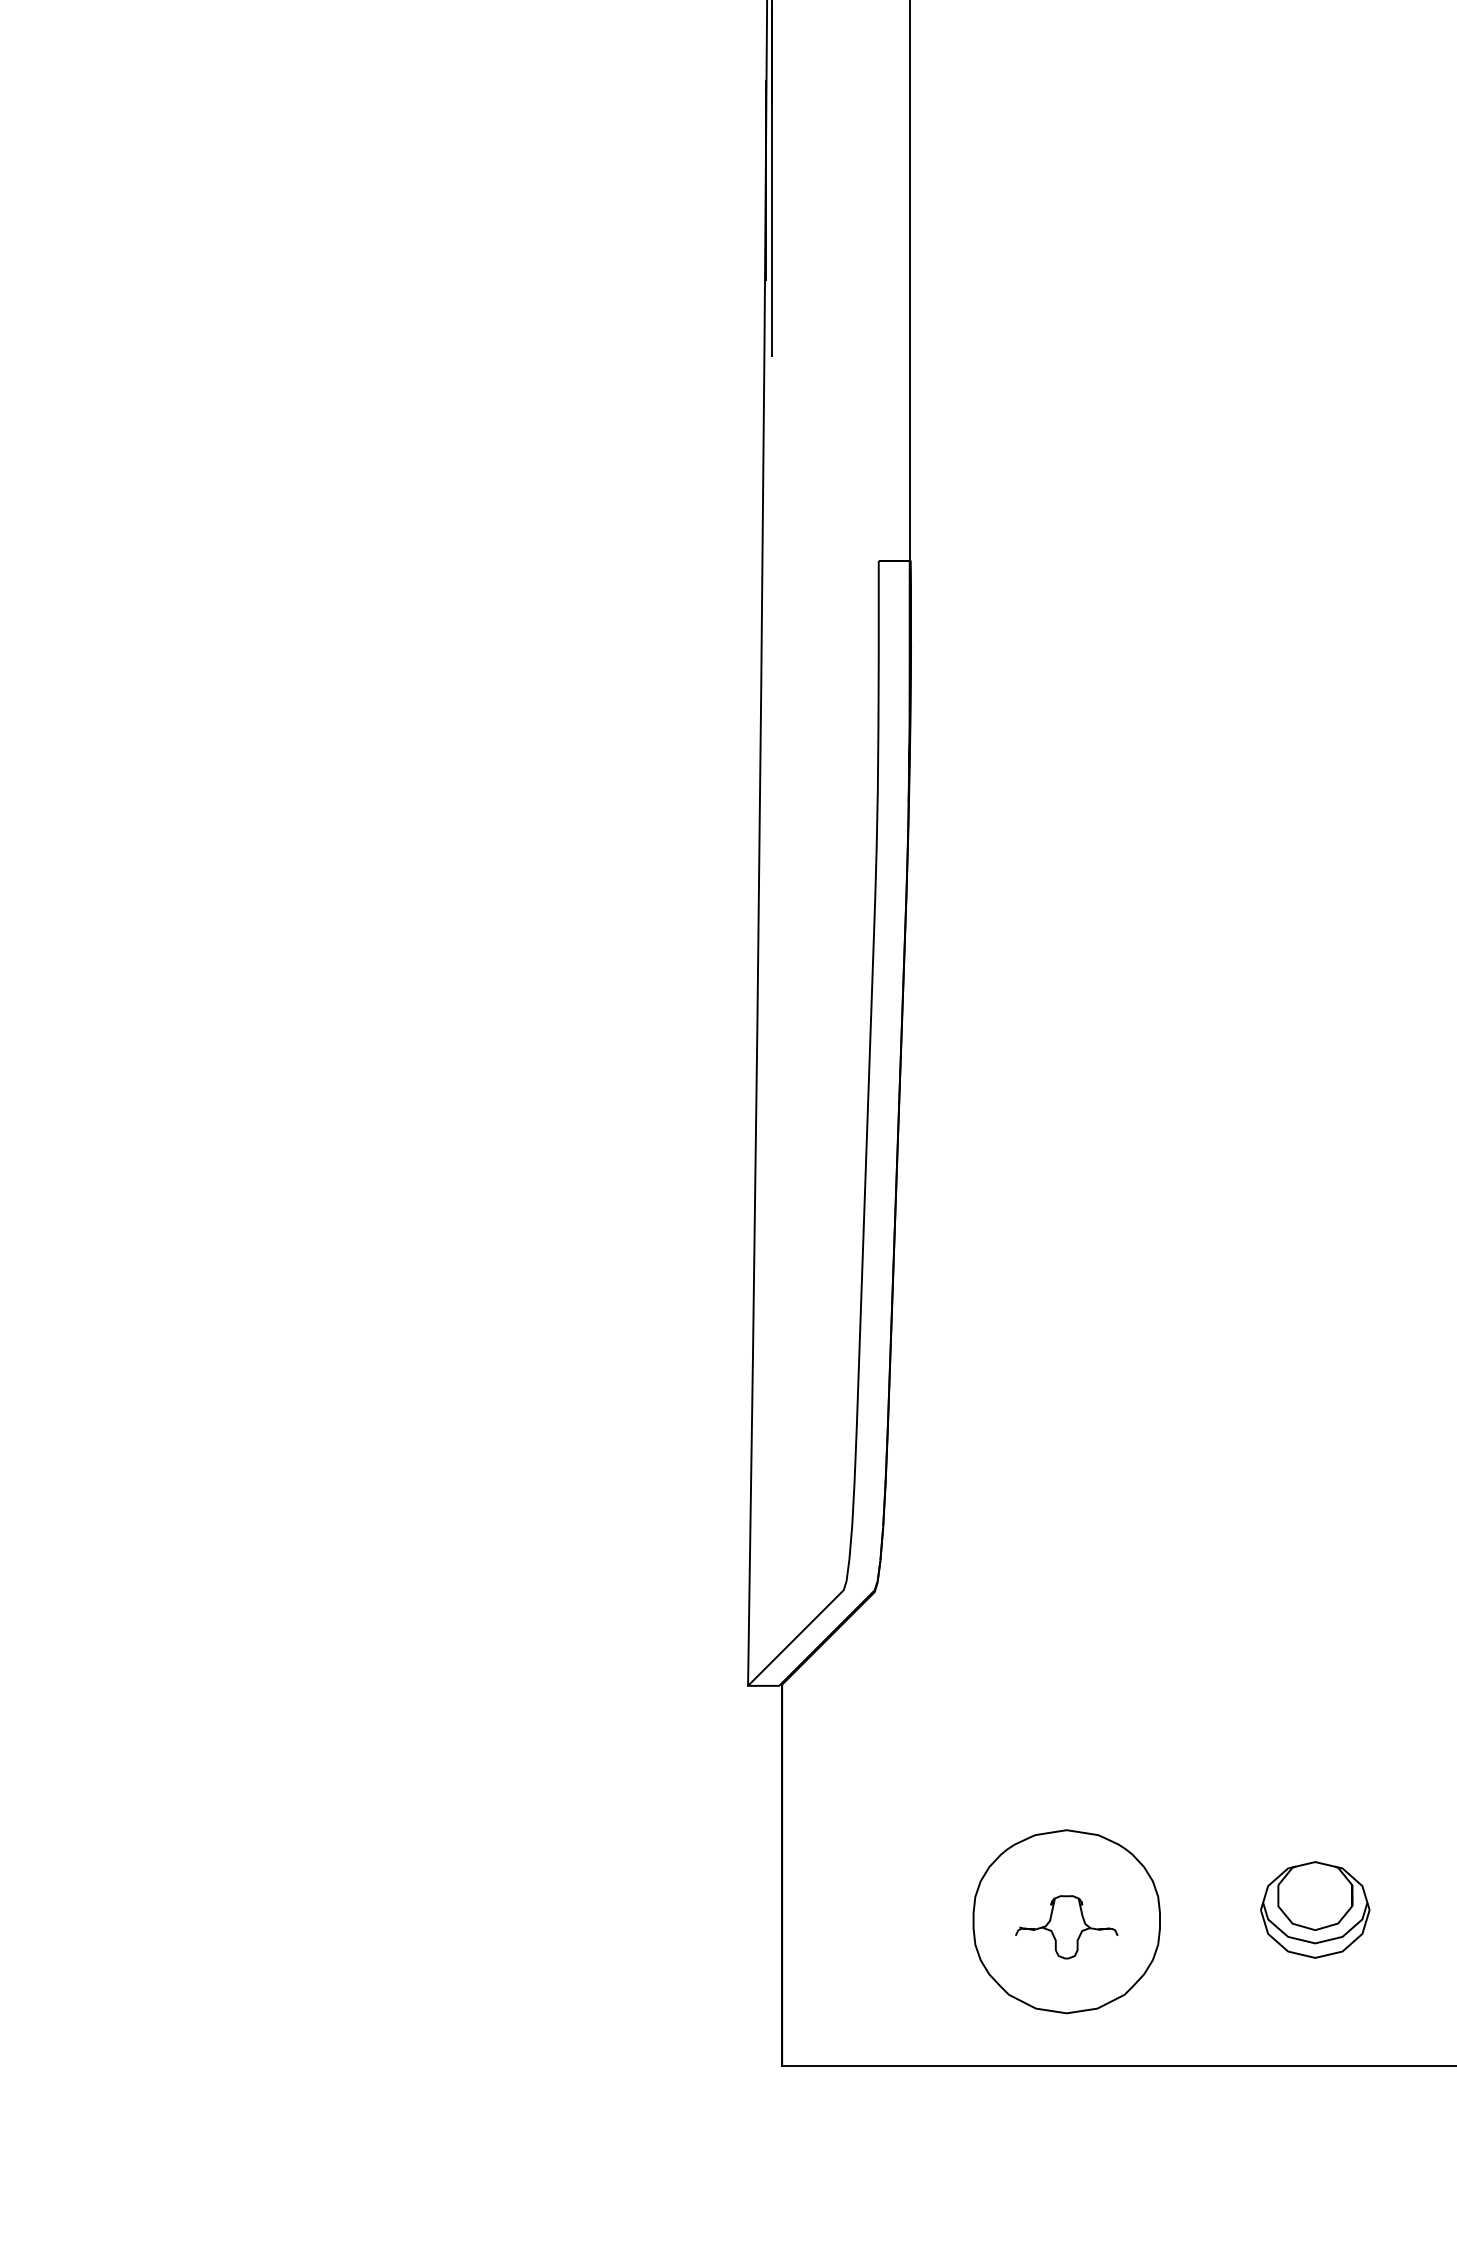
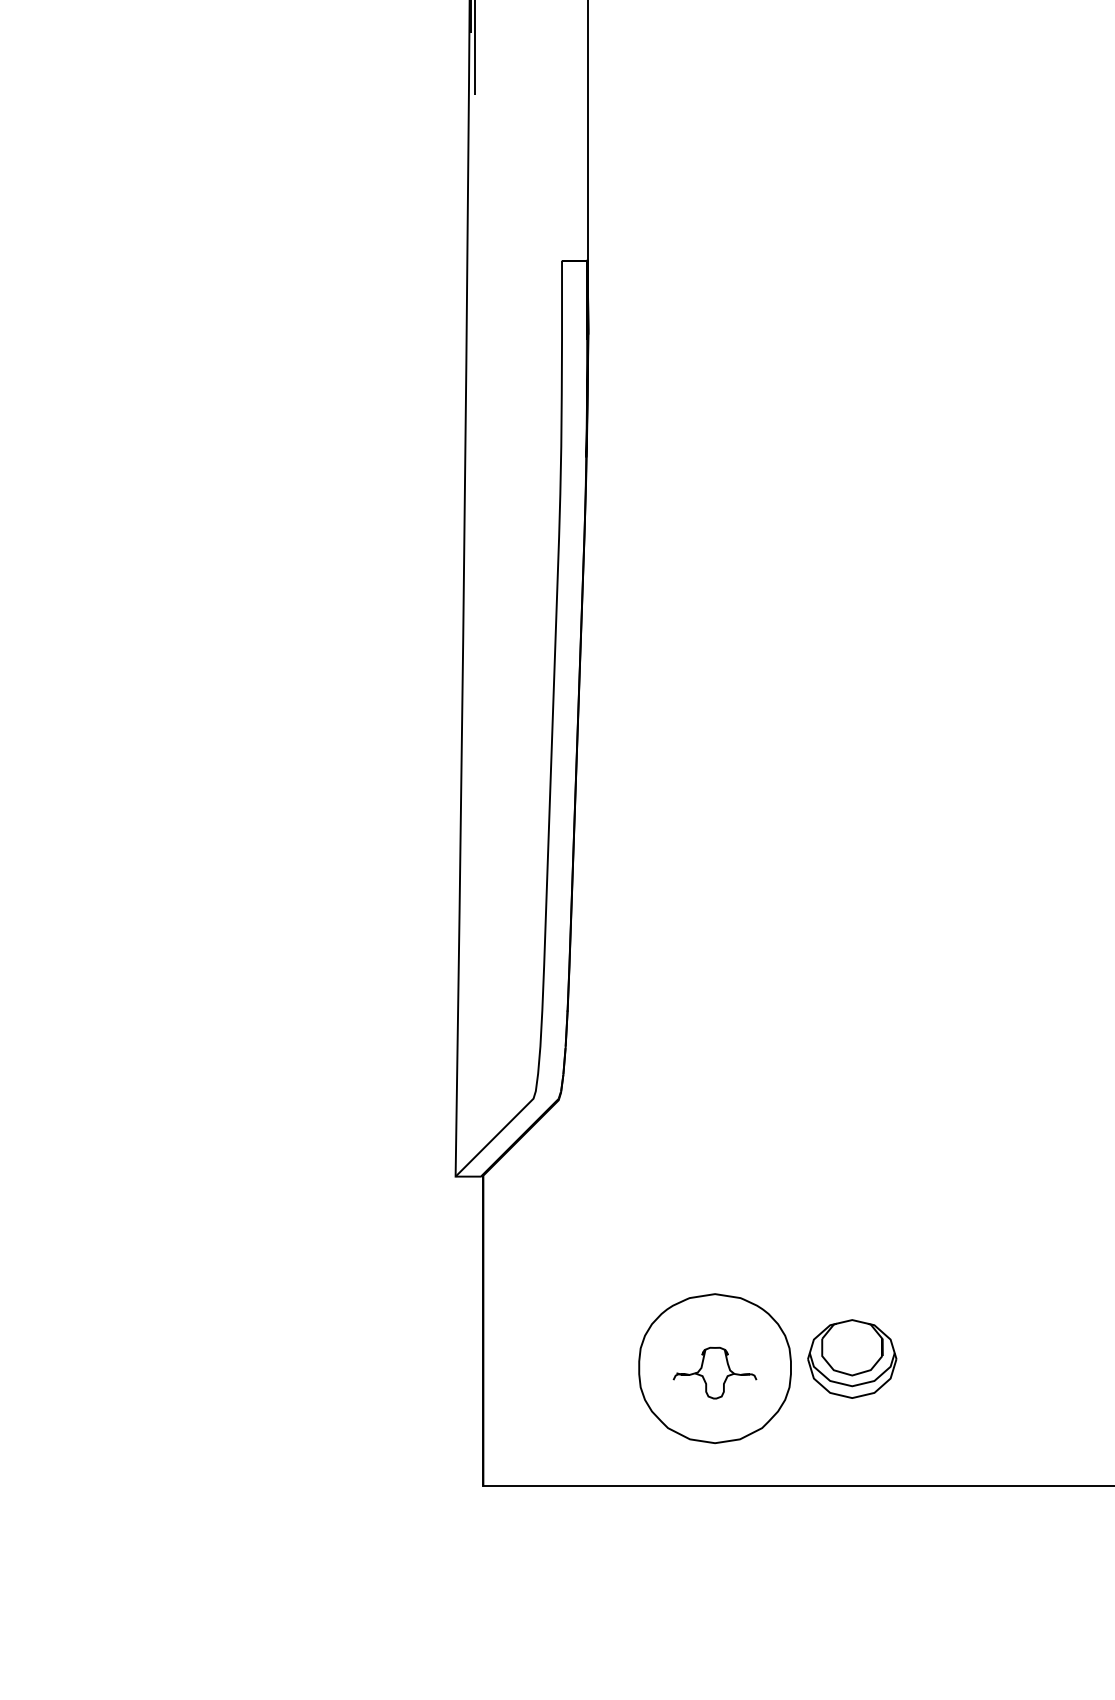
part: (1315, 1909) -> (852, 1358), moved

